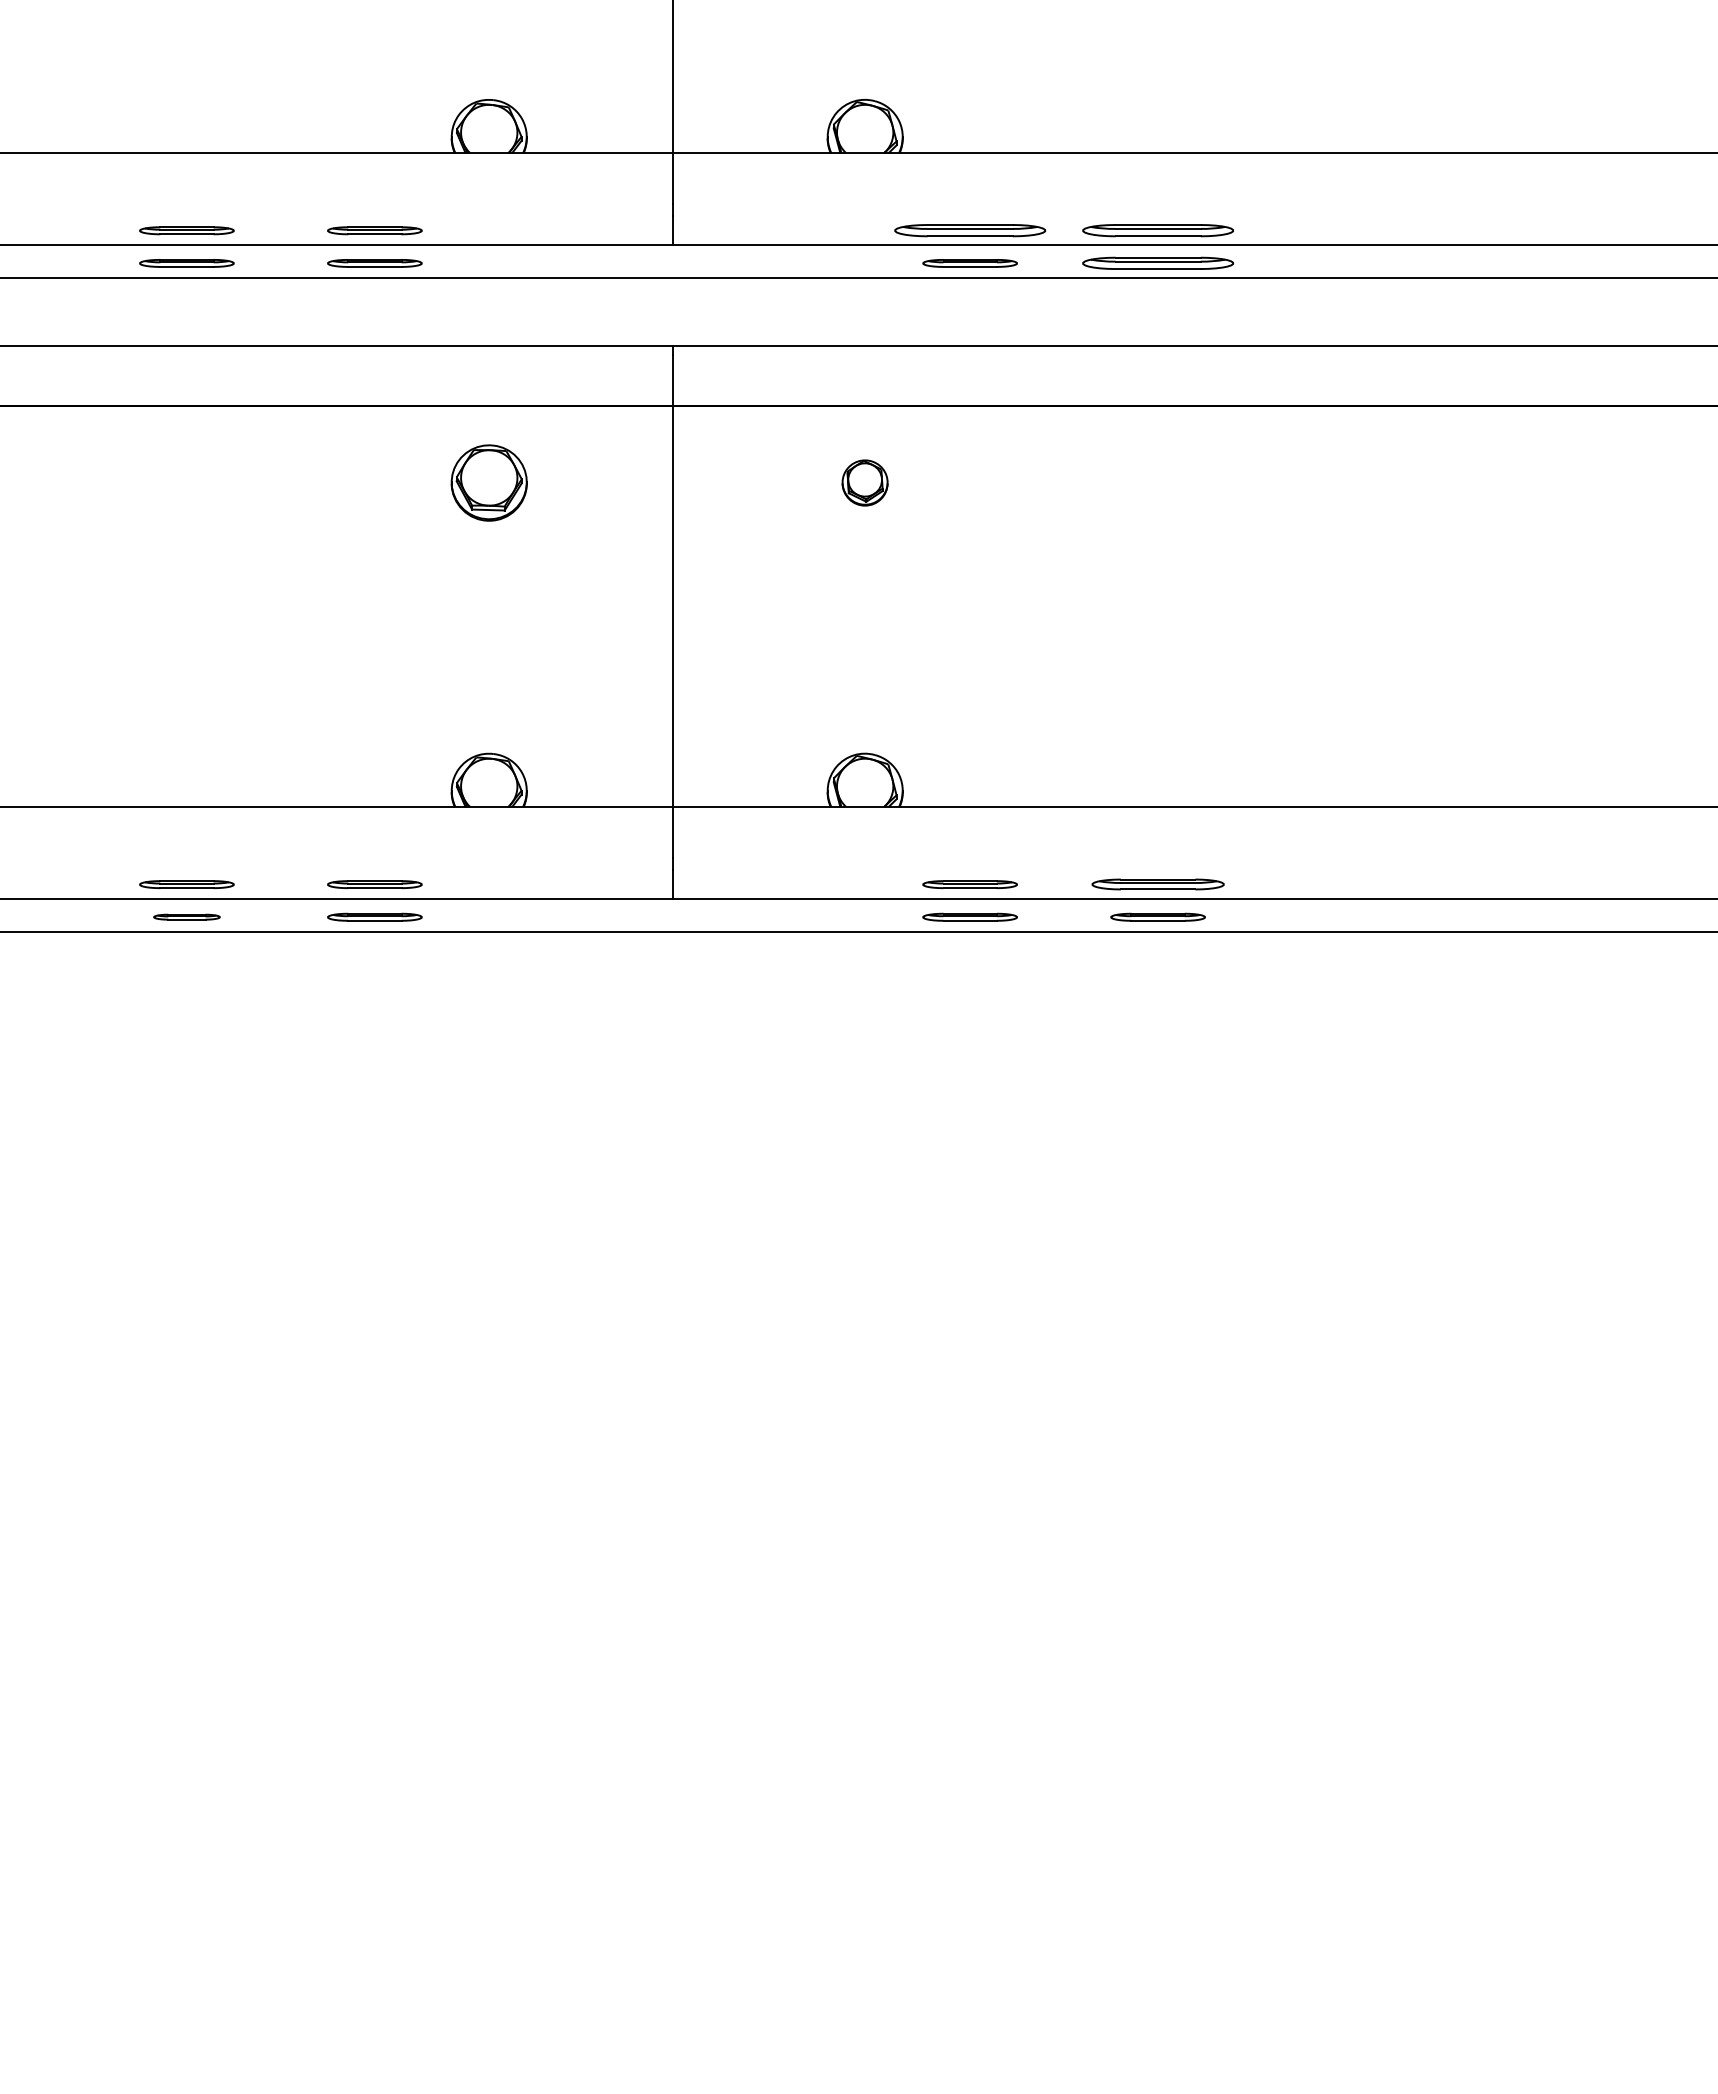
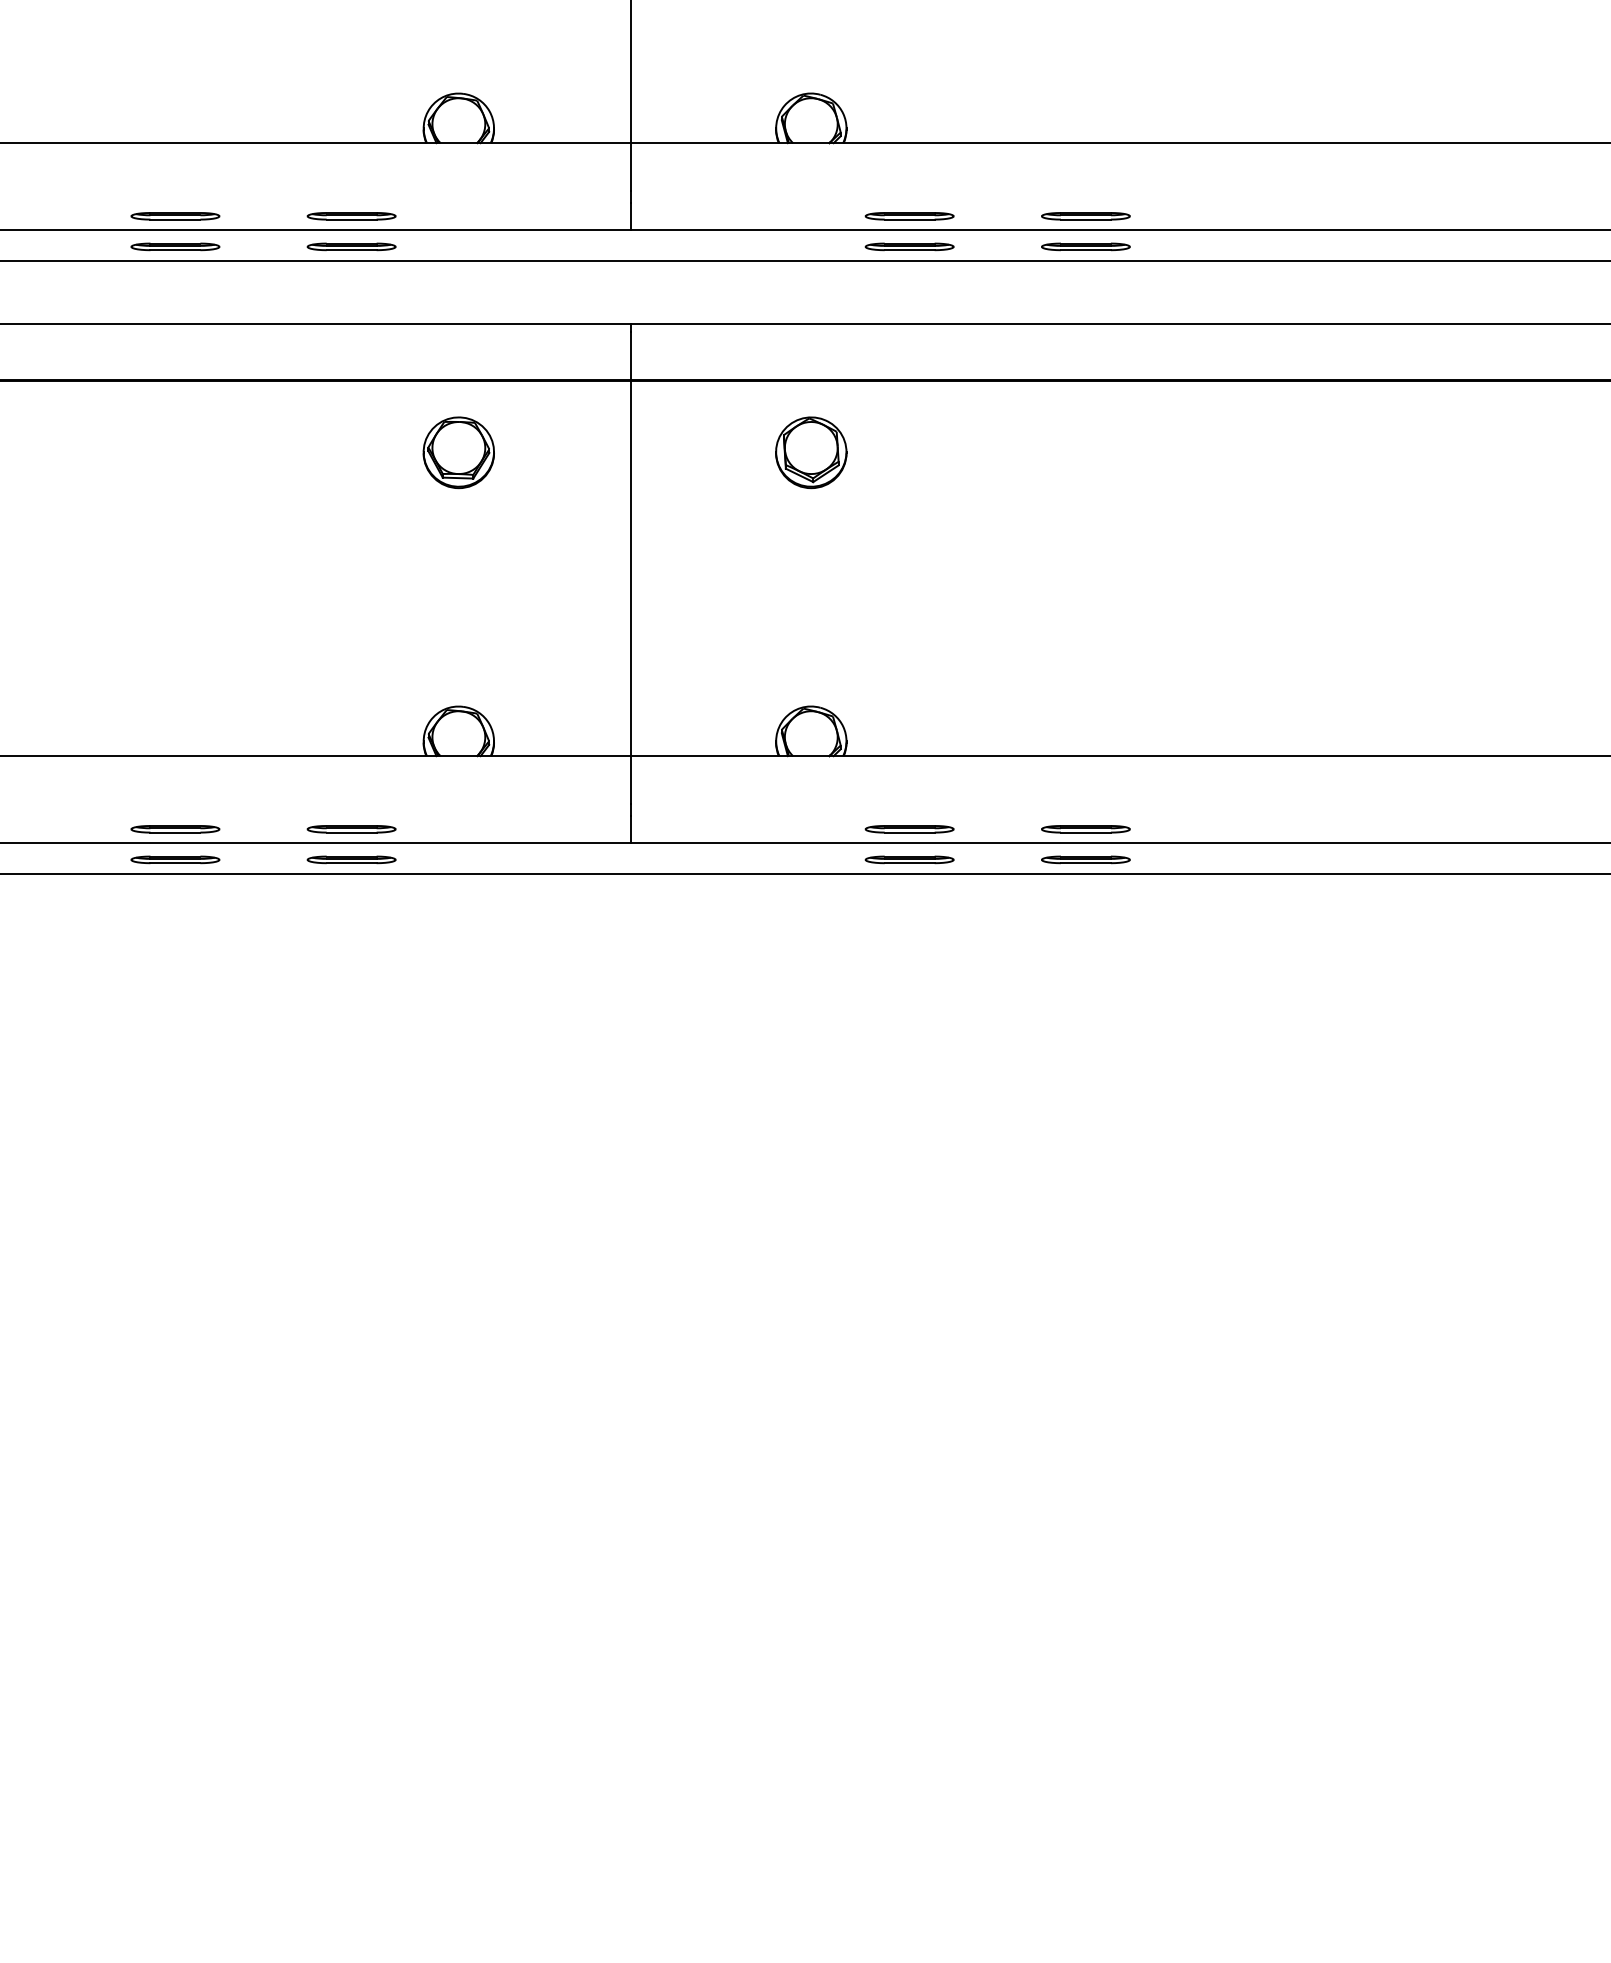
part: (969, 230) -> (909, 216), size x0.62
part: (1157, 230) -> (1085, 216), size x0.62
part: (1157, 263) -> (1085, 246), size x0.62
part: (864, 482) -> (810, 452), size x1.67
part: (1157, 884) -> (1085, 829), size x0.71
part: (186, 916) -> (175, 859), size x1.43

